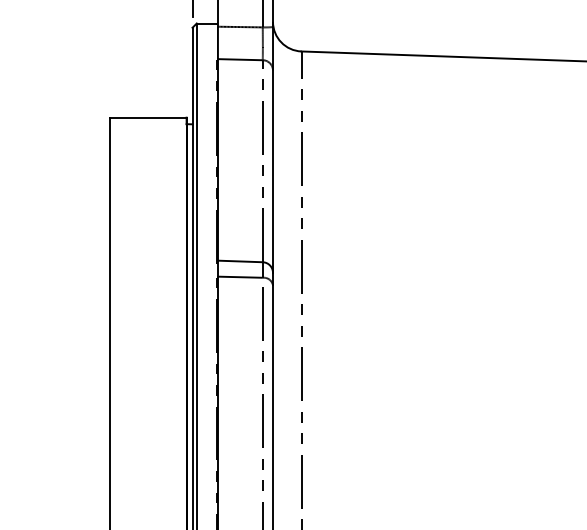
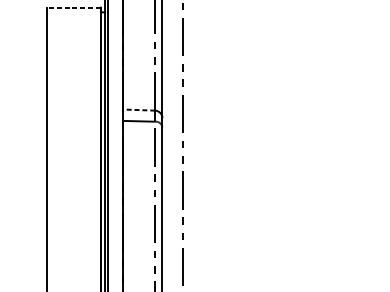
line: (148, 117) -> (73, 7), solid -> dashed
line: (239, 261) -> (138, 110), solid -> dashed

